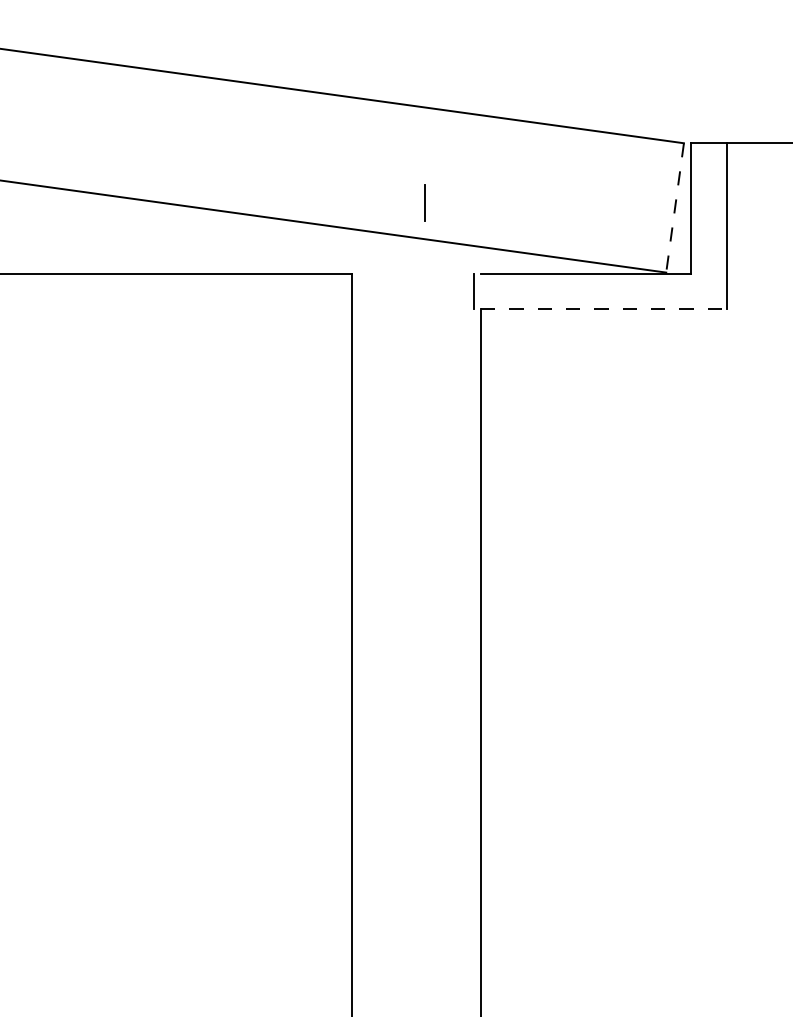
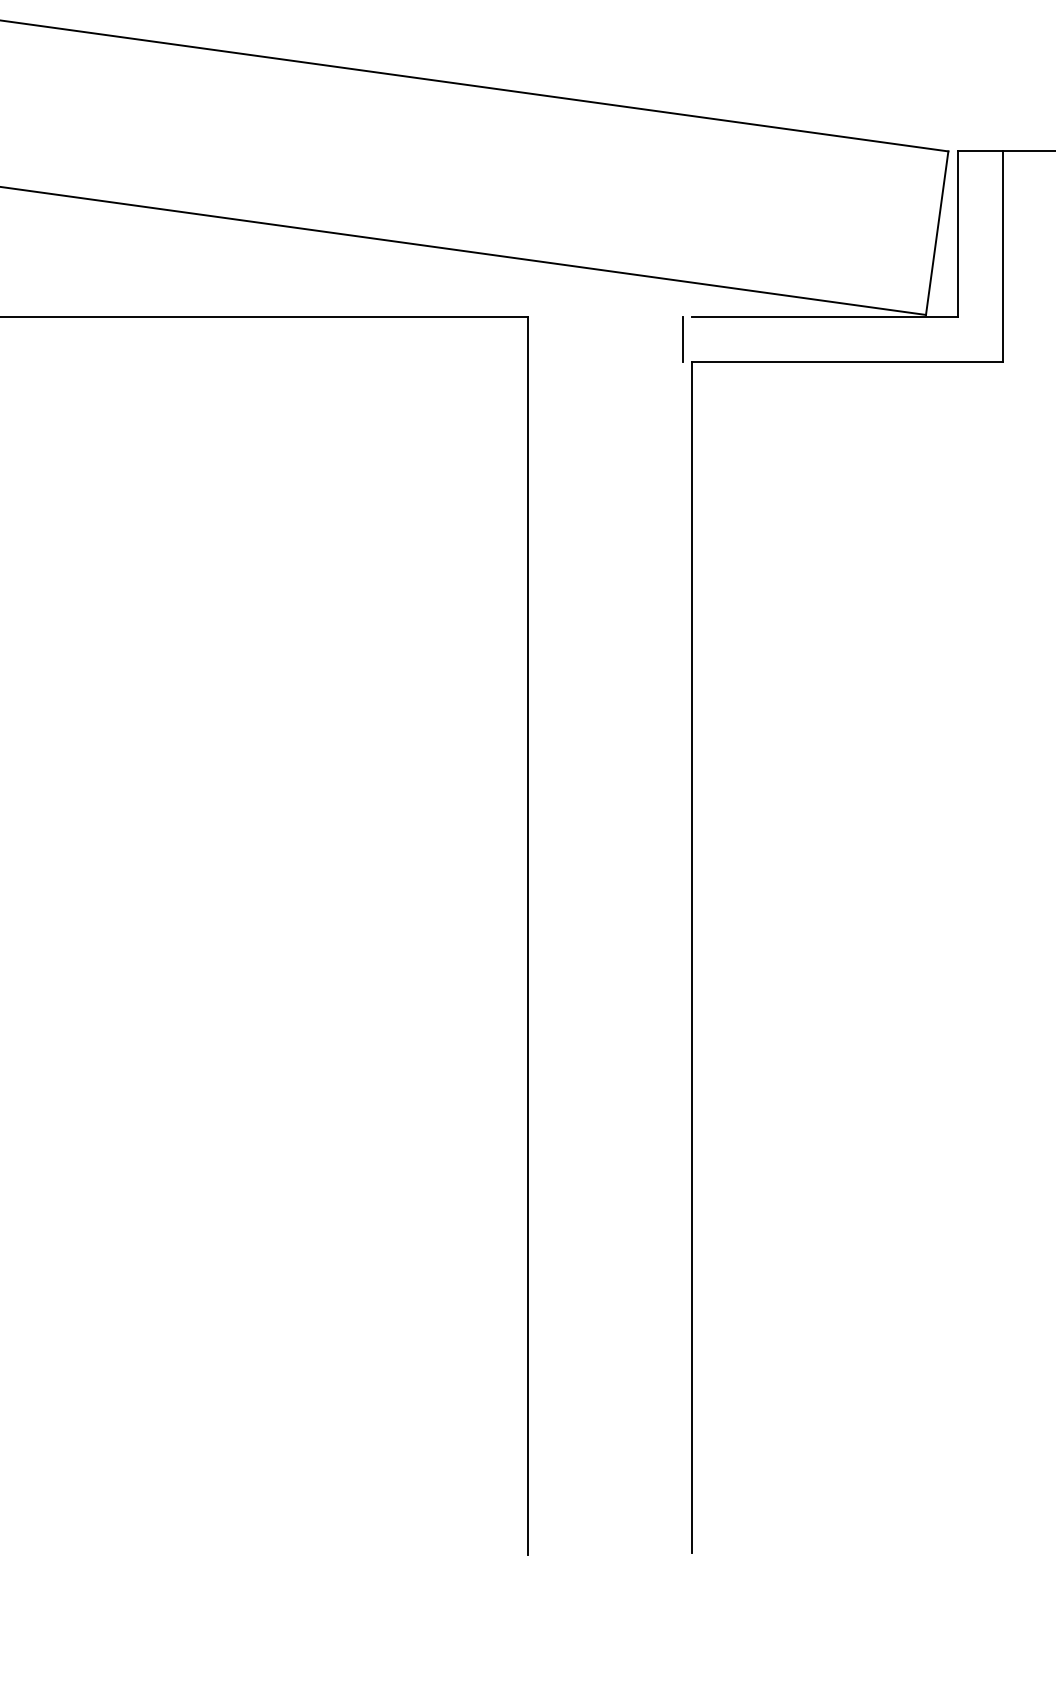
line: (424, 203) -> (620, 227), removed
line: (675, 208) -> (937, 233), dashed -> solid
line: (604, 309) -> (847, 361), dashed -> solid

